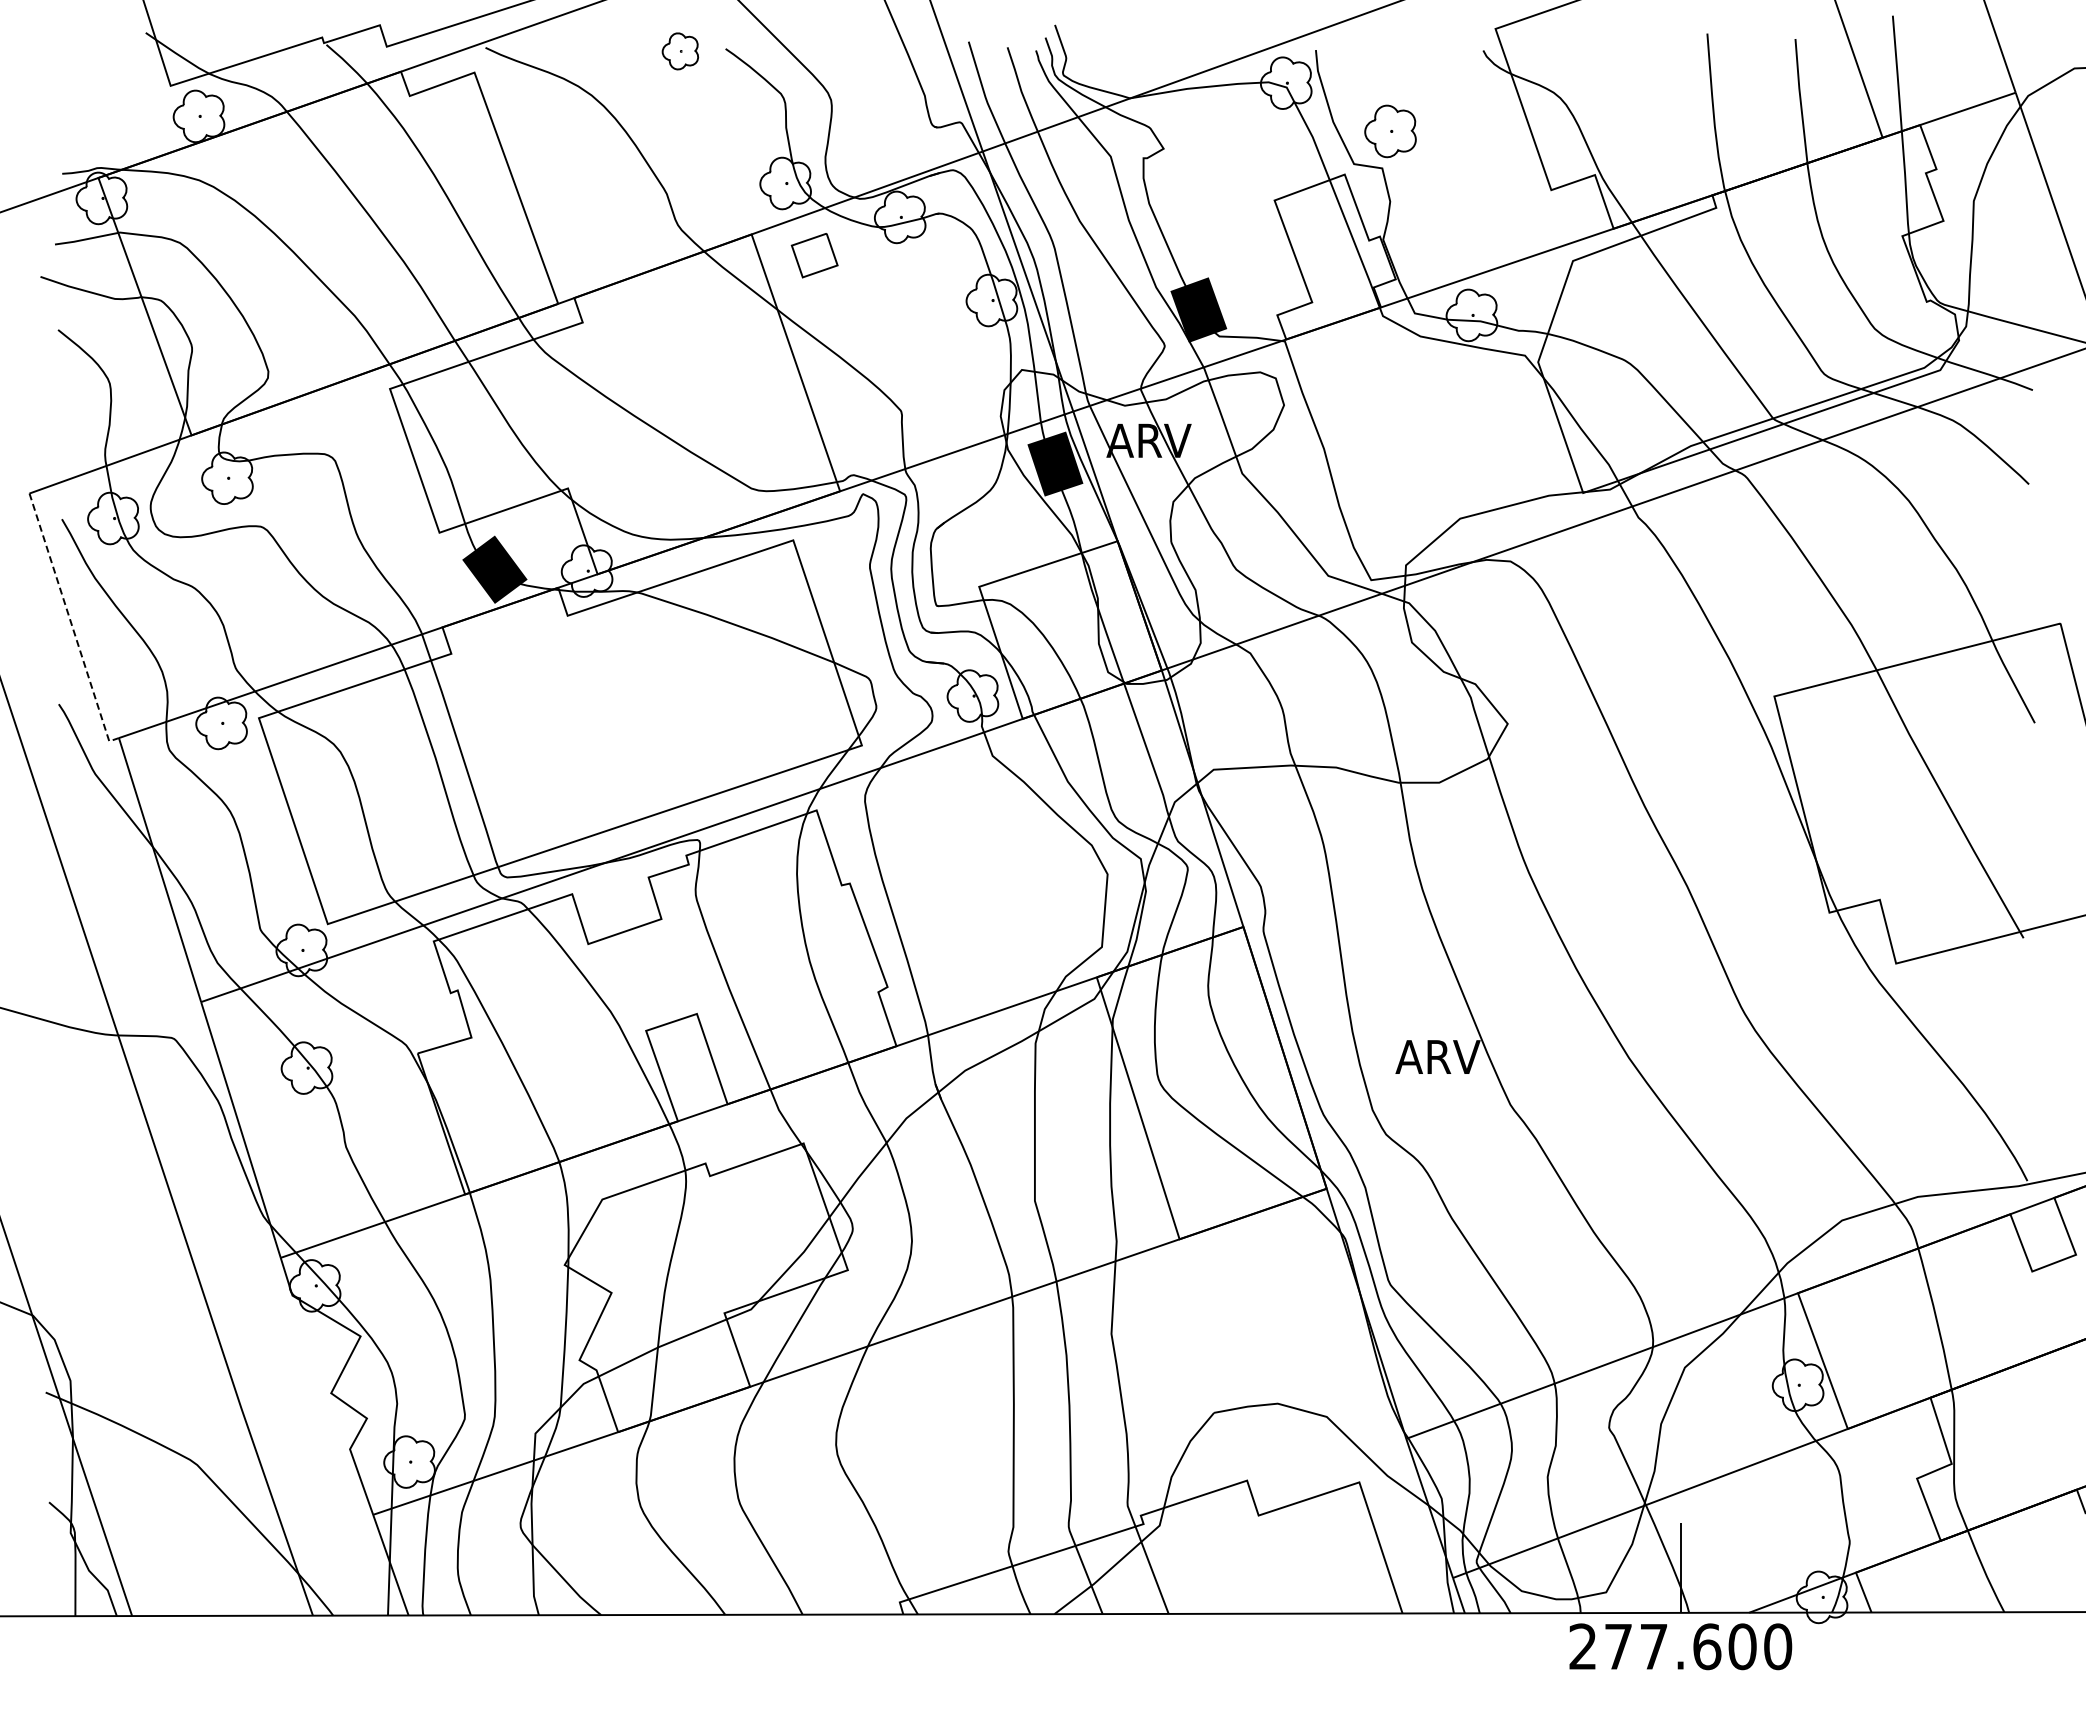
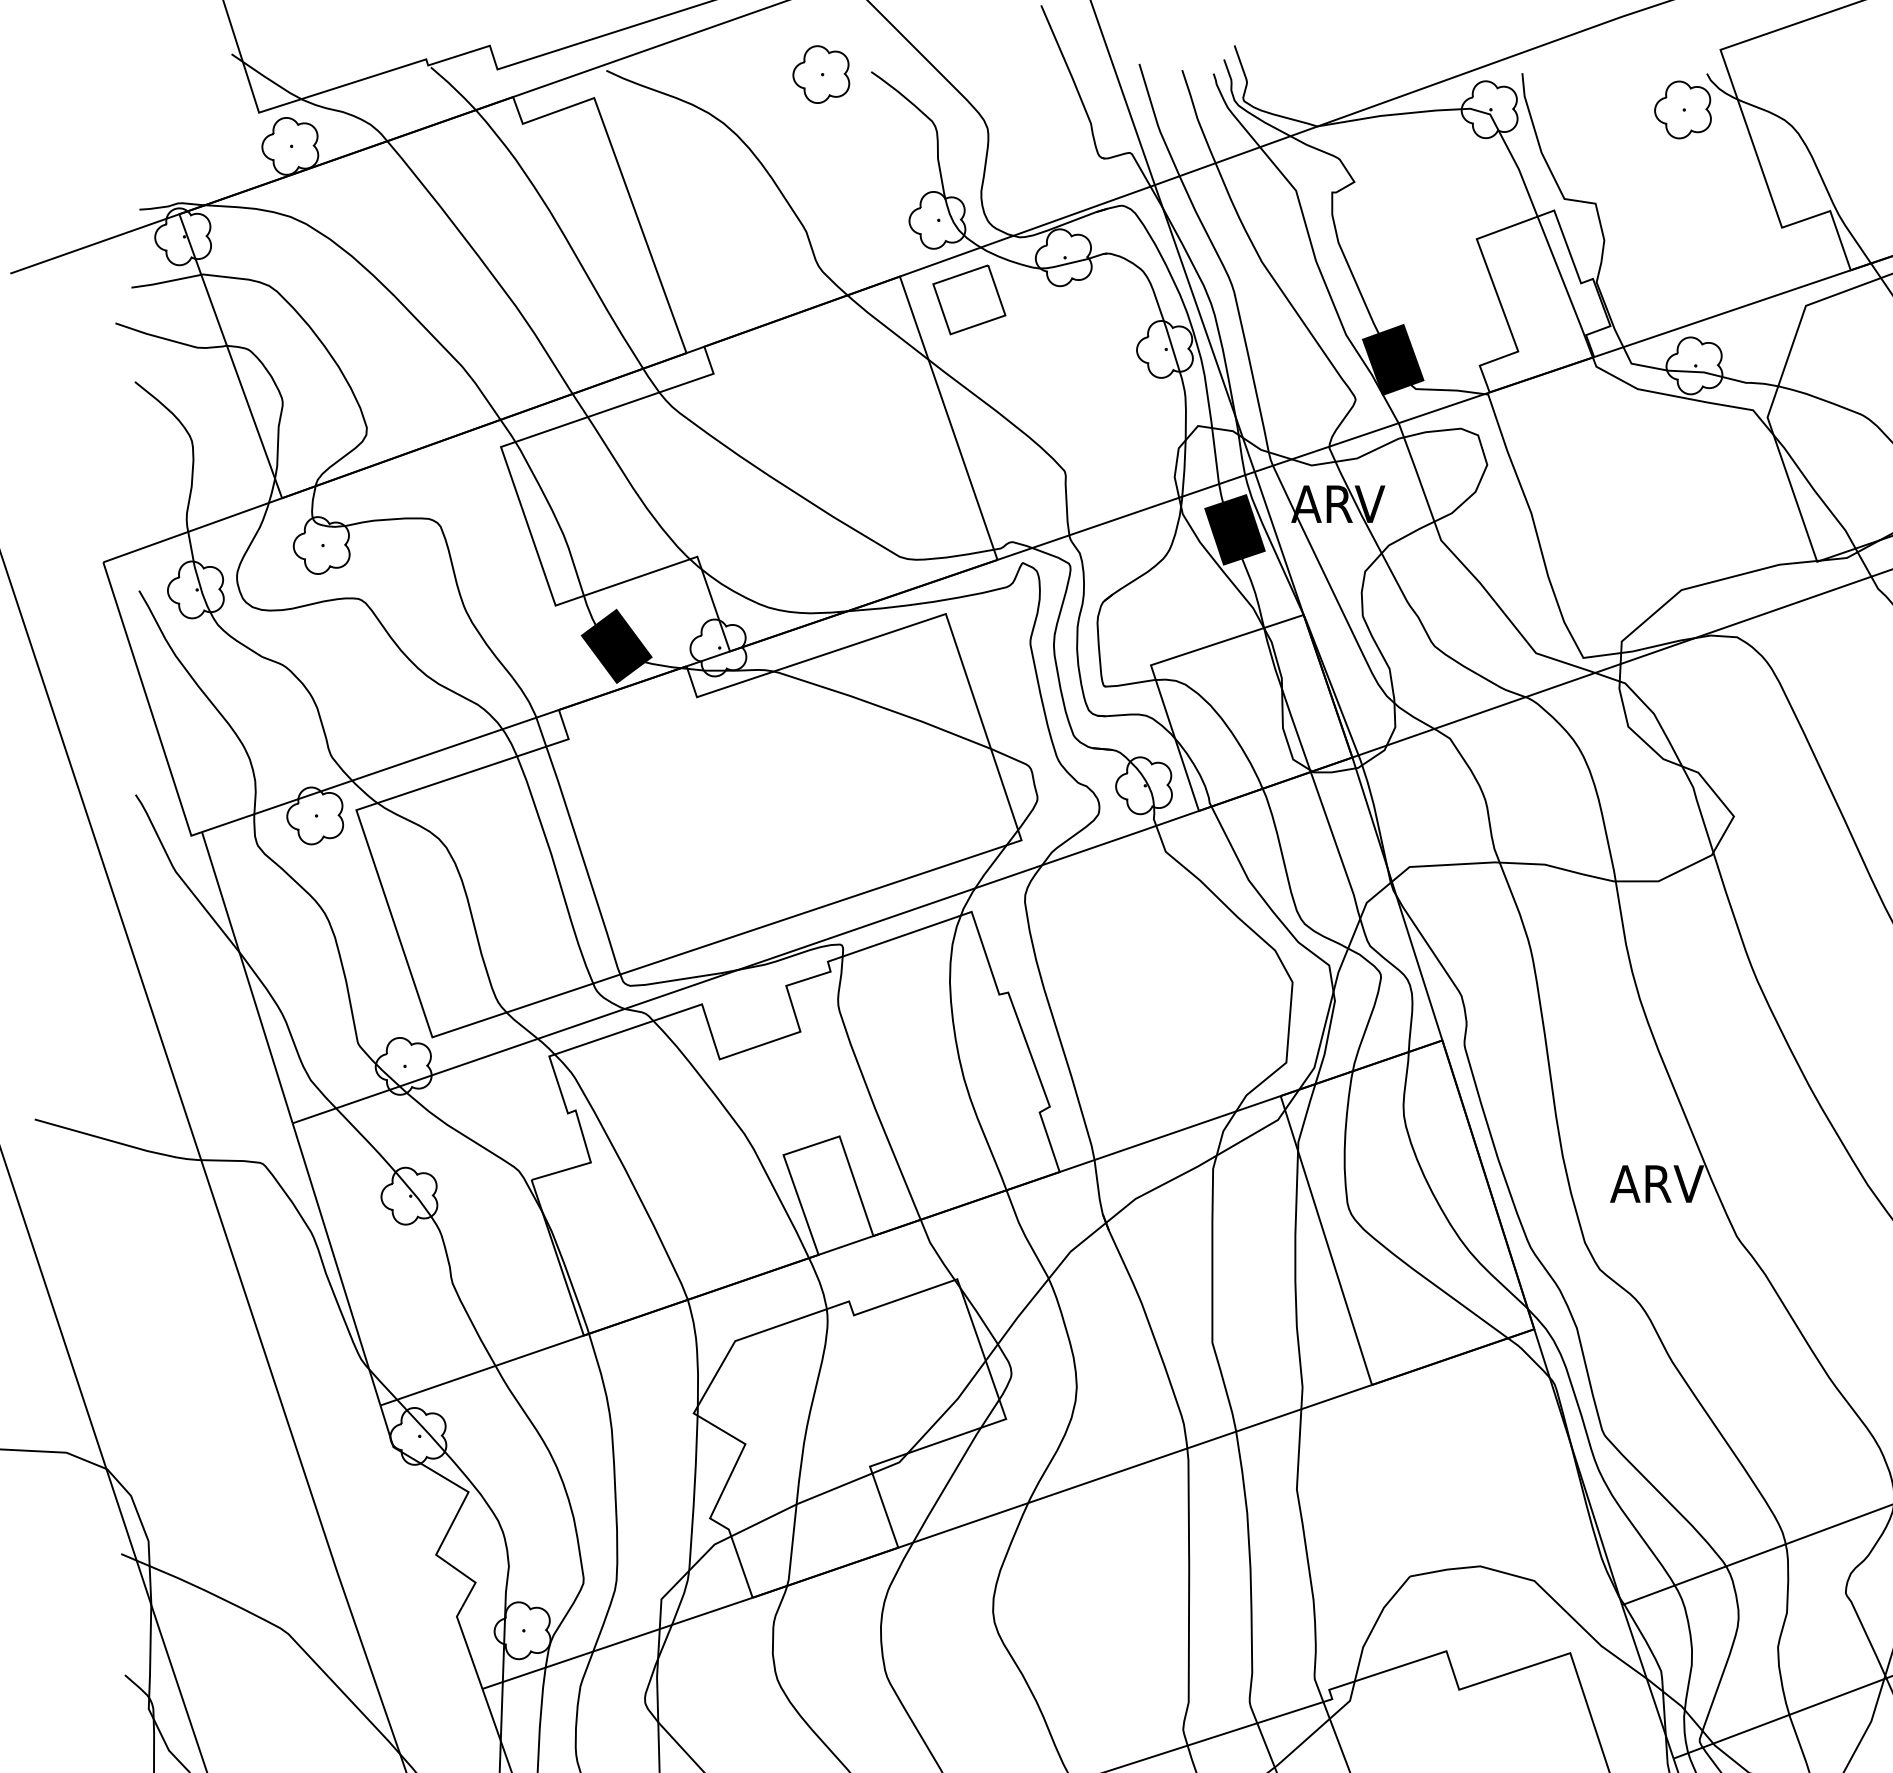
part: (680, 51) -> (821, 74), size x1.43
part: (1390, 131) -> (1682, 110), moved
part: (814, 255) -> (969, 299), size x1.43
line: (71, 623) -> (149, 705), dashed -> solid

